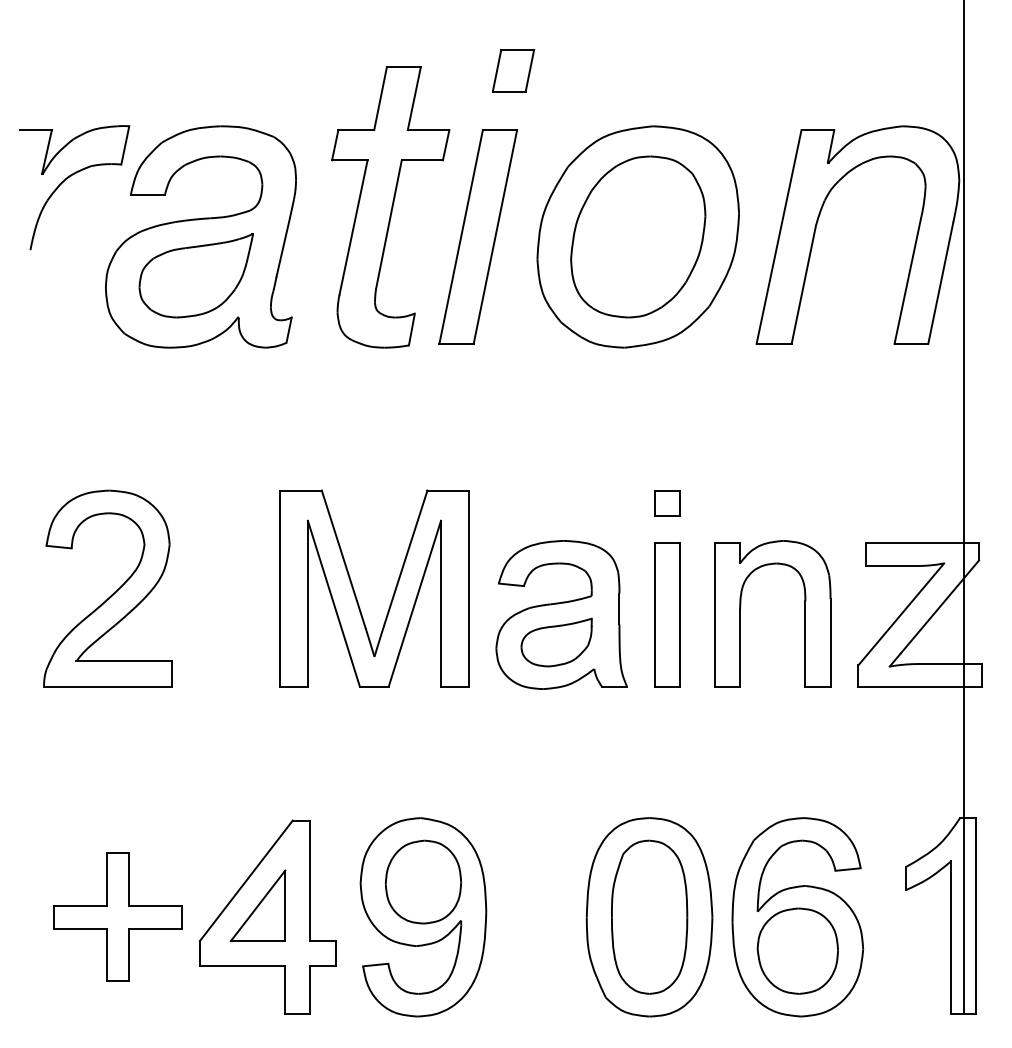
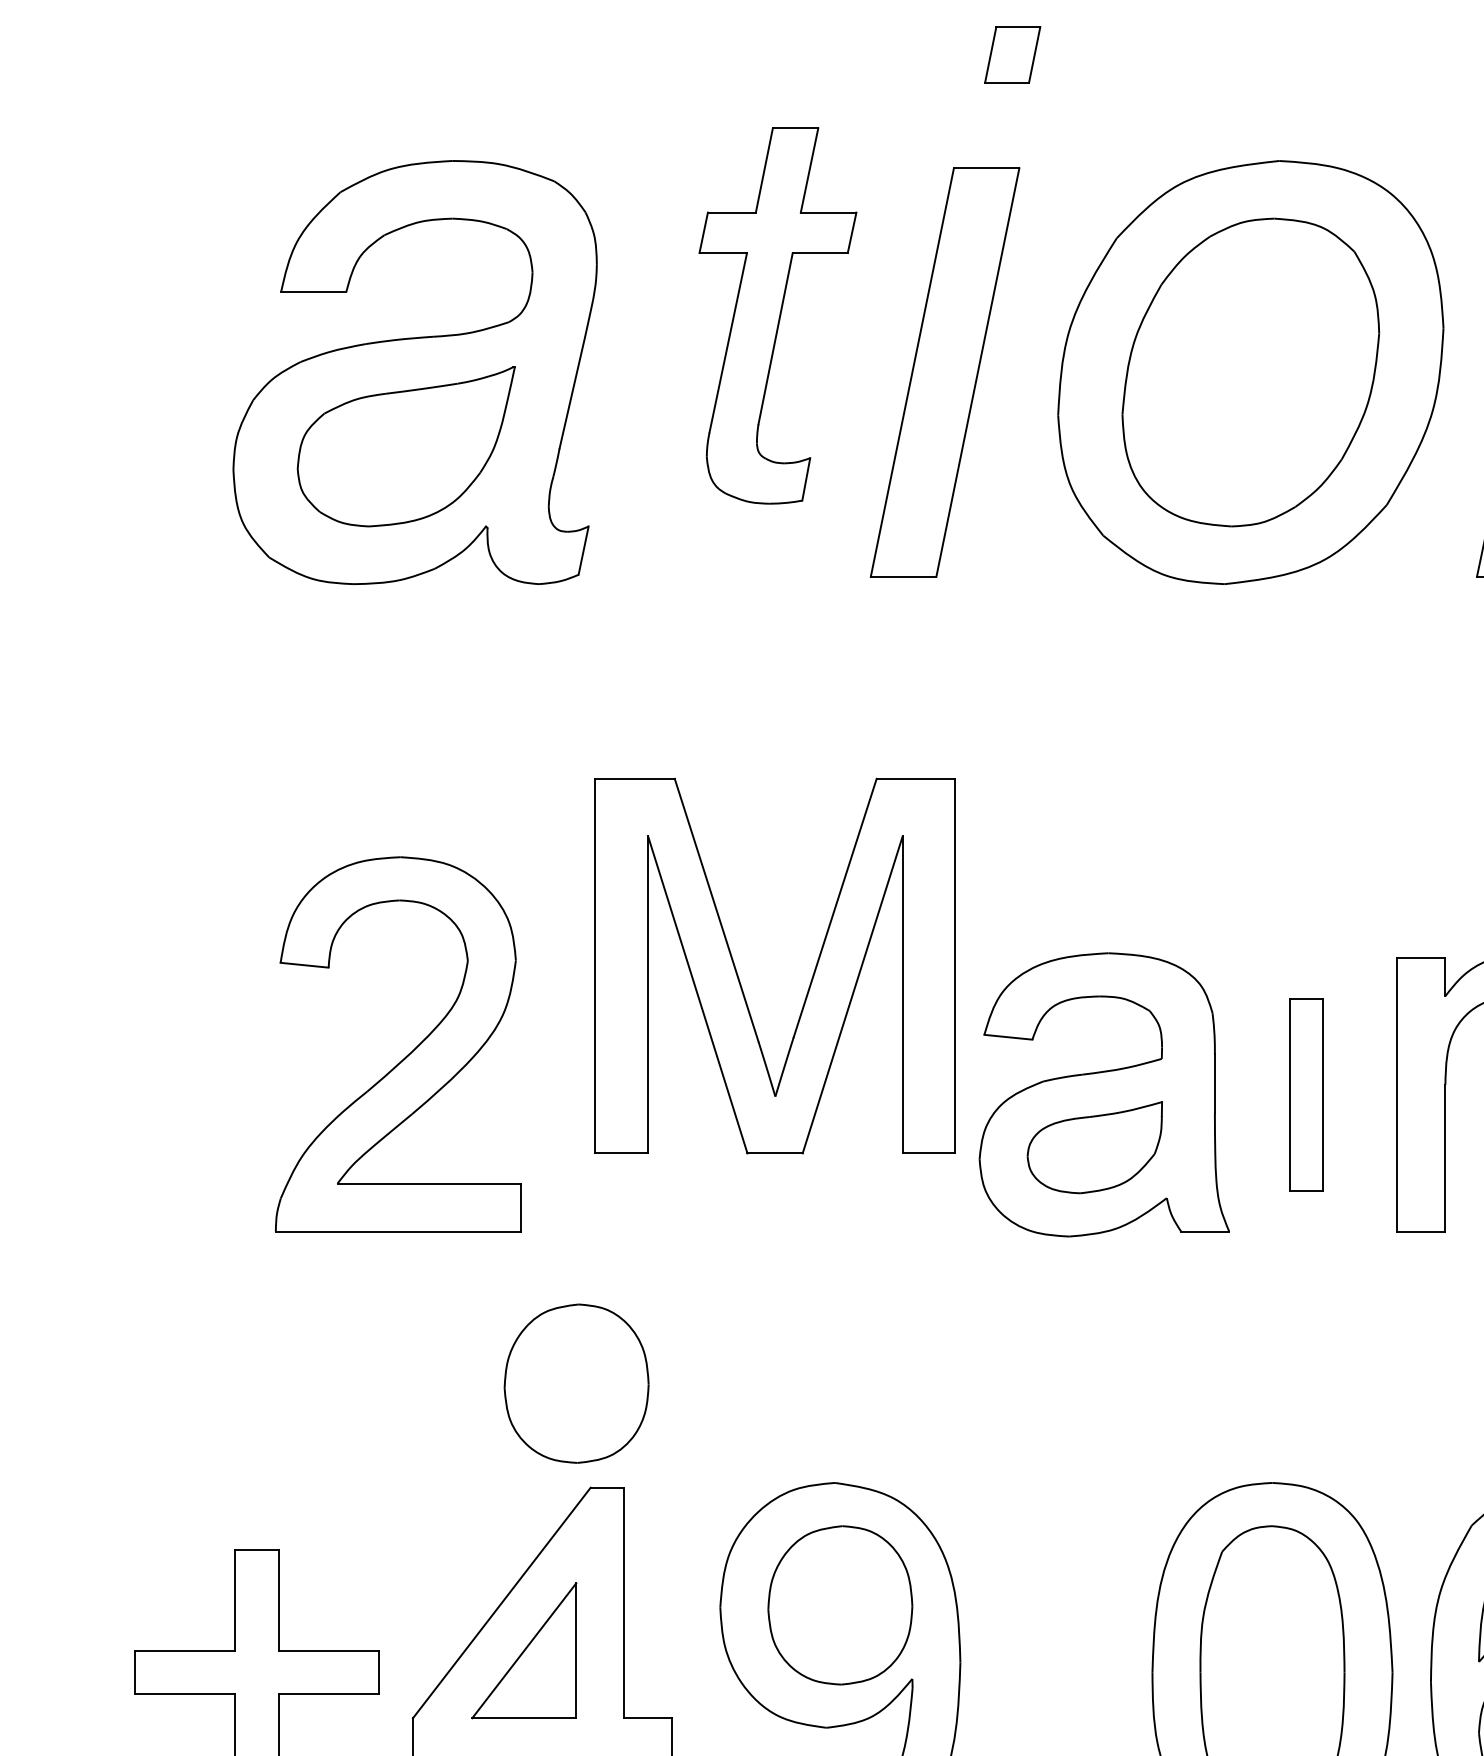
part: (513, 70) -> (1012, 54), size x0.7
part: (67, 179) -> (160, 262), removed
part: (390, 207) -> (777, 316), size x0.7
part: (667, 503) -> (1306, 881), removed
part: (112, 593) -> (406, 1053), moved
part: (356, 595) -> (741, 979), moved
part: (667, 614) -> (1306, 1093), size x0.7
part: (284, 765) -> (574, 1382), added

